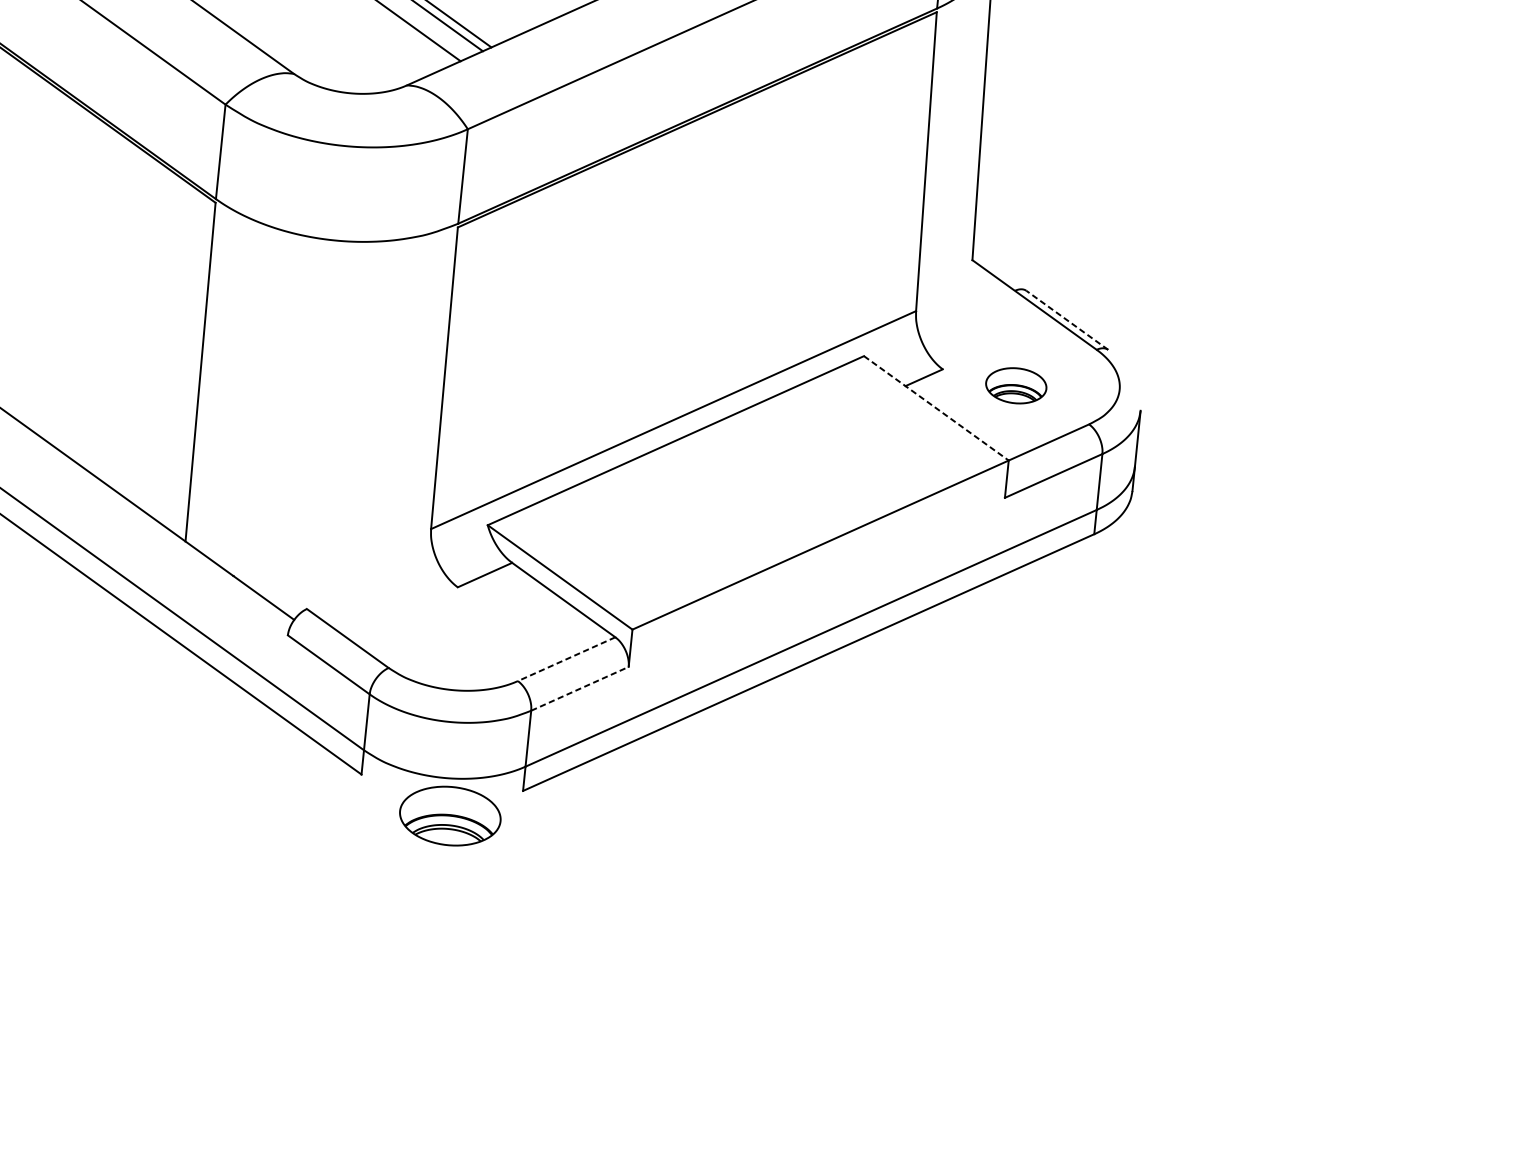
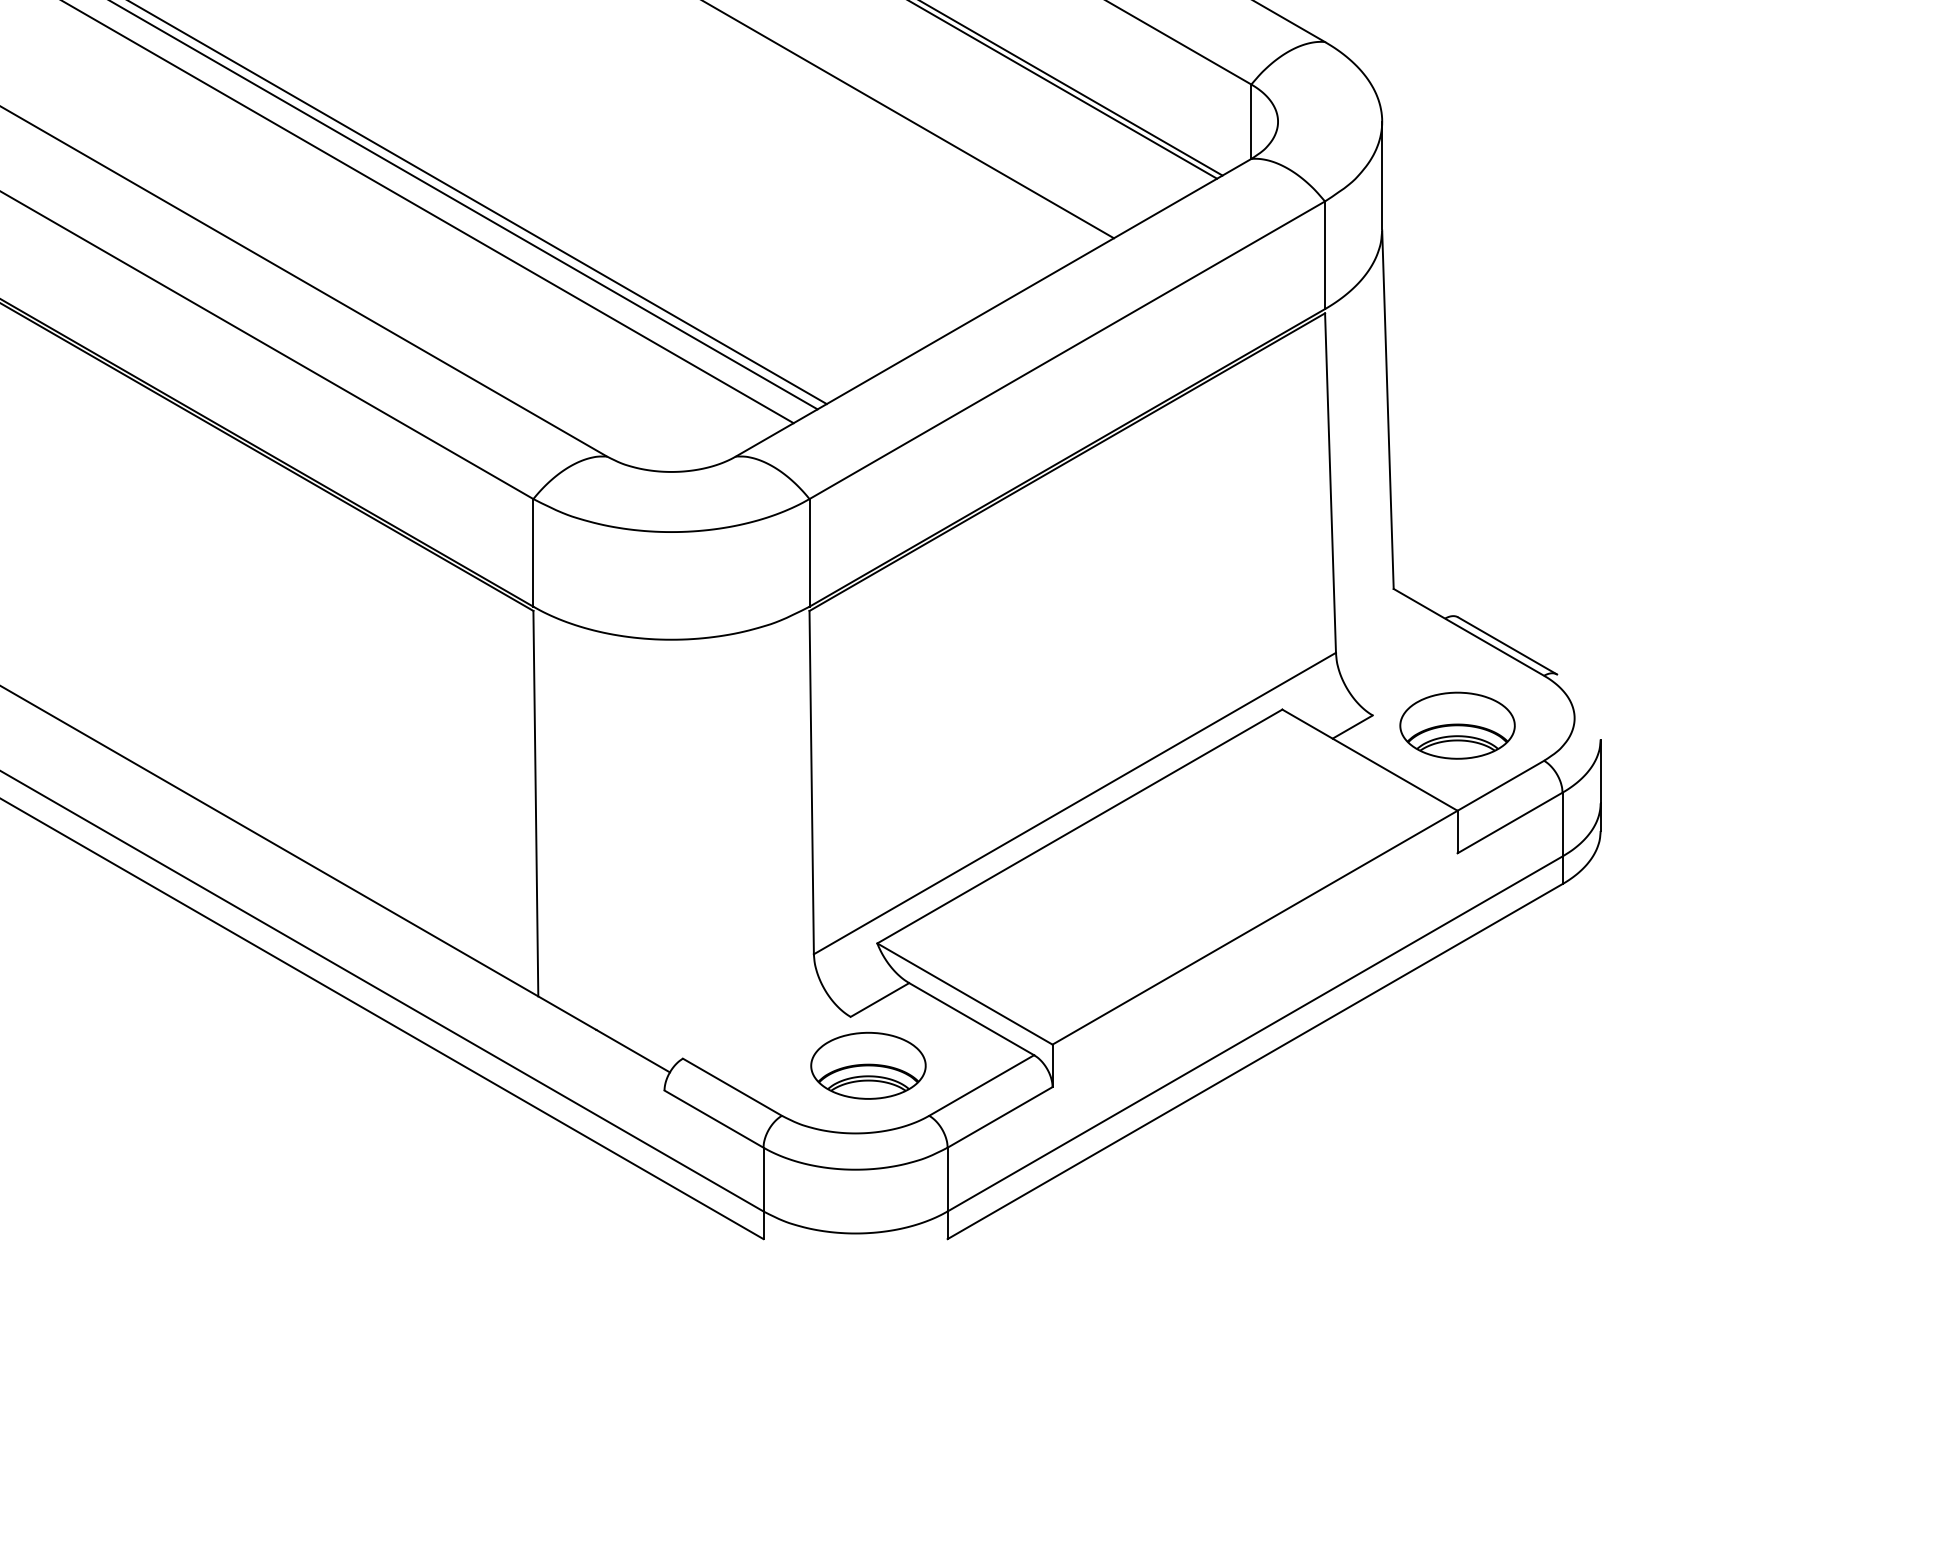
line: (1067, 319) -> (1507, 645), dashed -> solid
part: (1016, 385) -> (1457, 725), size x1.67
line: (936, 408) -> (1370, 760), dashed -> solid
line: (566, 659) -> (981, 1085), dashed -> solid
line: (580, 688) -> (1000, 1117), dashed -> solid
part: (450, 815) -> (868, 1065), moved

